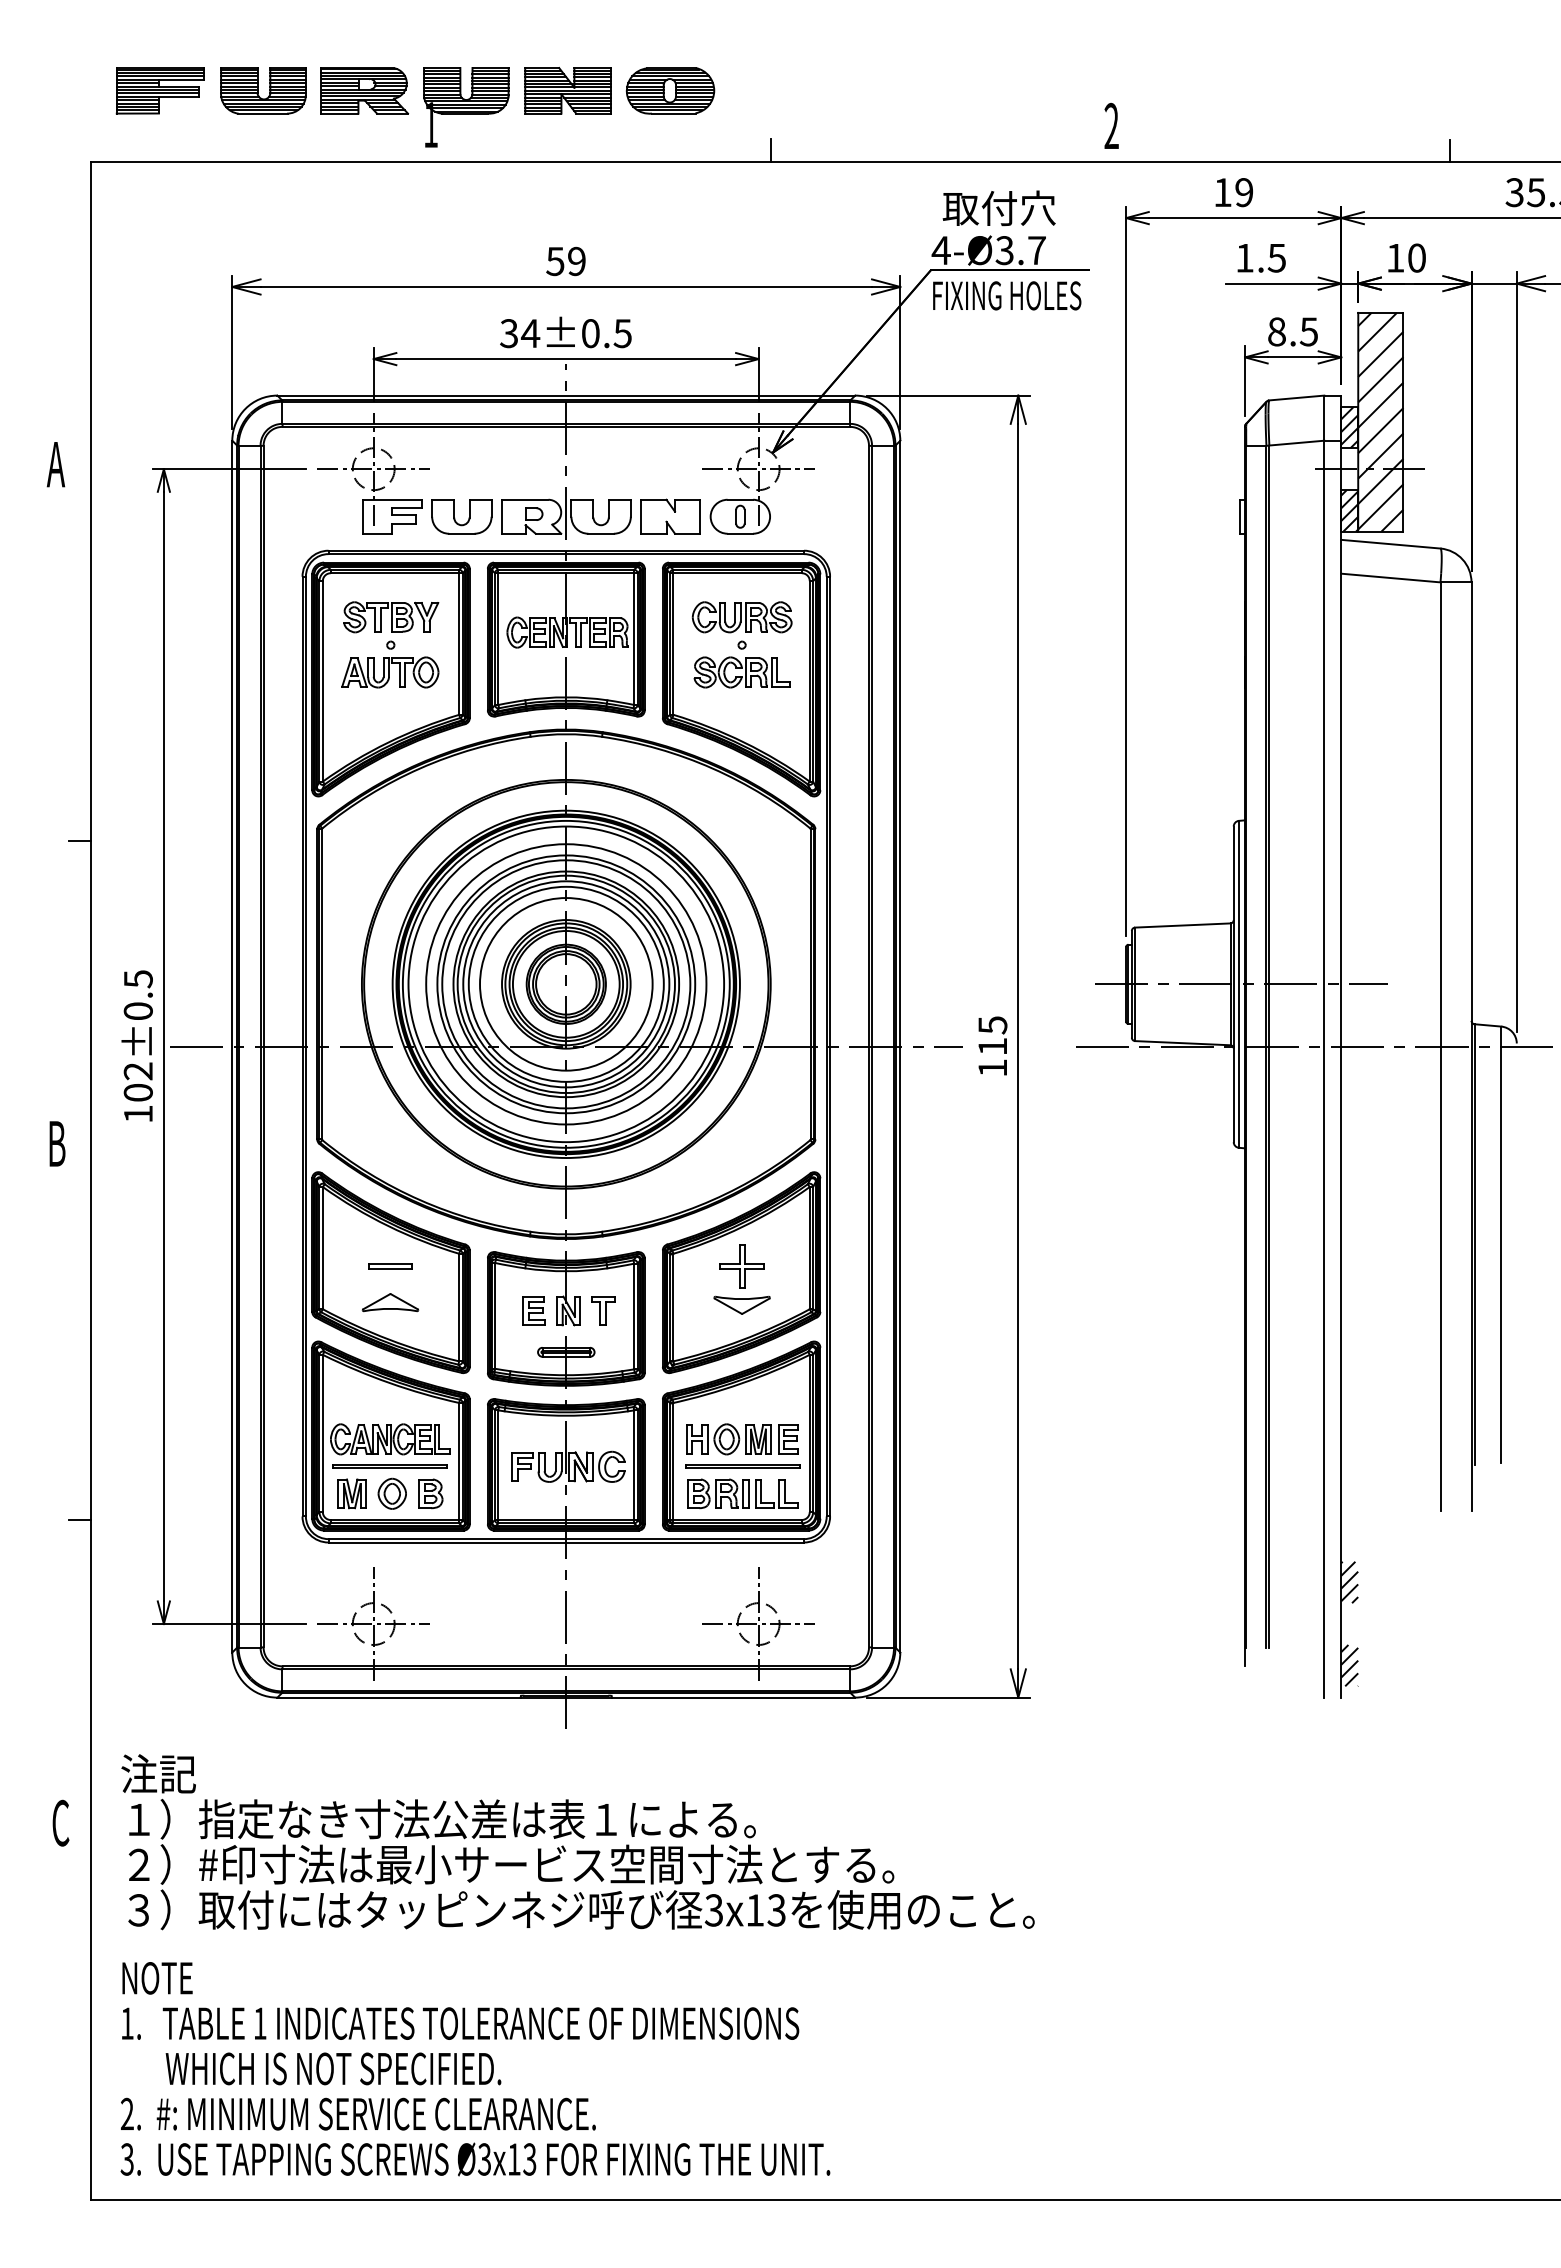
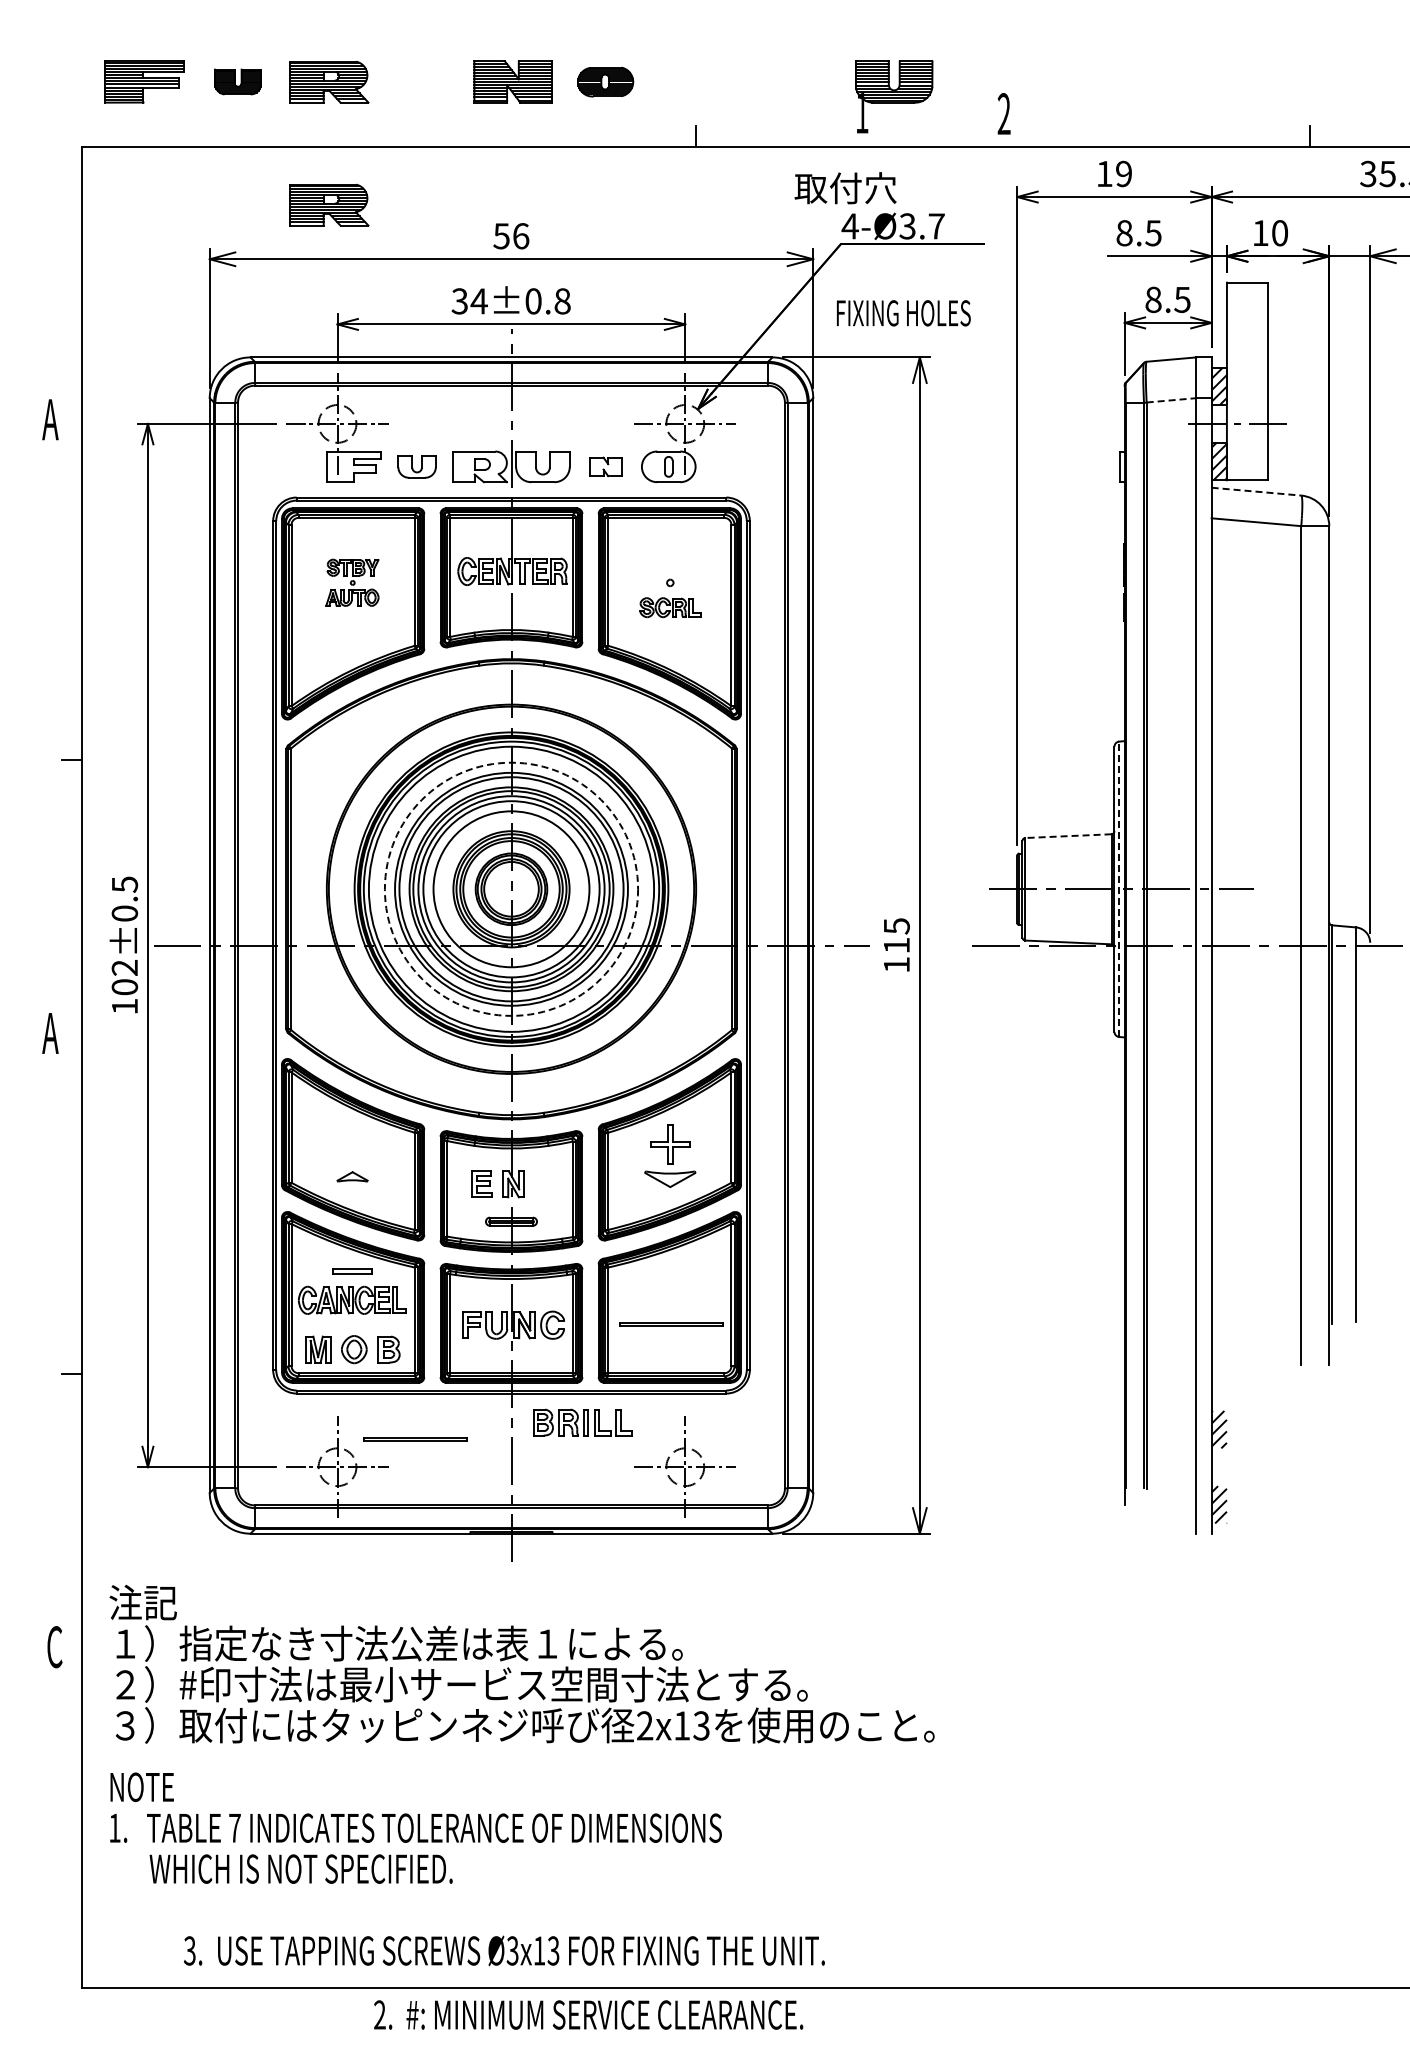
part: (263, 90) -> (237, 81), size x0.6
part: (670, 90) -> (605, 81), size x0.7
part: (466, 106) -> (894, 96), moved
text: (999, 208) -> (845, 188), moved
part: (364, 226) -> (329, 204), added
text: (1244, 258) -> (1124, 233), 1.5 -> 8.5
text: (577, 261) -> (521, 236), 59 -> 56
text: (1006, 296) -> (903, 313), moved
text: (622, 333) -> (562, 301), 34±0.5 -> 34±0.8
hatch: (1379, 422) -> (1246, 381), removed
line: (1296, 443) -> (1171, 400), solid -> dashed
part: (670, 516) -> (605, 466), size x0.6
part: (461, 517) -> (416, 467), size x0.7
line: (1390, 544) -> (1256, 491), solid -> dashed
part: (741, 617) -> (669, 557), removed
part: (390, 644) -> (352, 582), size x0.6
part: (742, 672) -> (670, 607), size x0.7
line: (1181, 925) -> (1067, 836), solid -> dashed
circle: (566, 983) -> (511, 888), solid -> dashed
line: (1239, 984) -> (1119, 889), solid -> dashed
text: (56, 1143) -> (50, 1033), B -> A
part: (390, 1266) -> (352, 1271), moved
part: (390, 1302) -> (352, 1176), size x0.6
part: (602, 1309) -> (544, 1183), removed
part: (742, 1438) -> (670, 1299), removed
line: (390, 1464) -> (415, 1438), moved
part: (742, 1493) -> (582, 1422), moved
text: (713, 1909) -> (644, 1725), 3x13 -> 2x13
text: (259, 2023) -> (234, 1828), 1 -> 7
text: (358, 2113) -> (588, 2014), moved
text: (475, 2158) -> (504, 1950), moved

